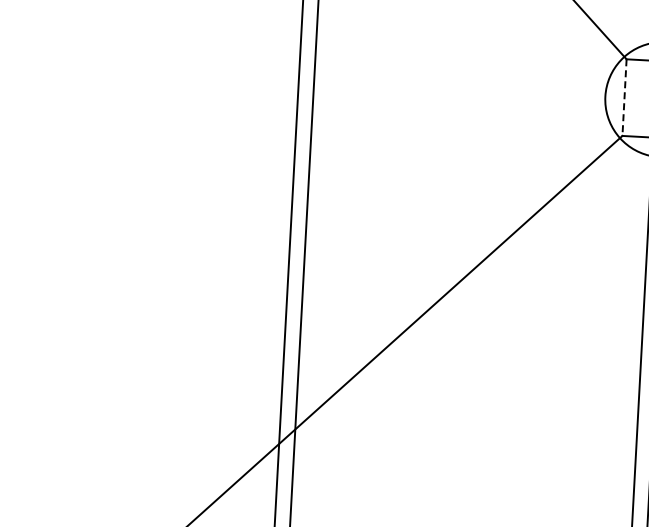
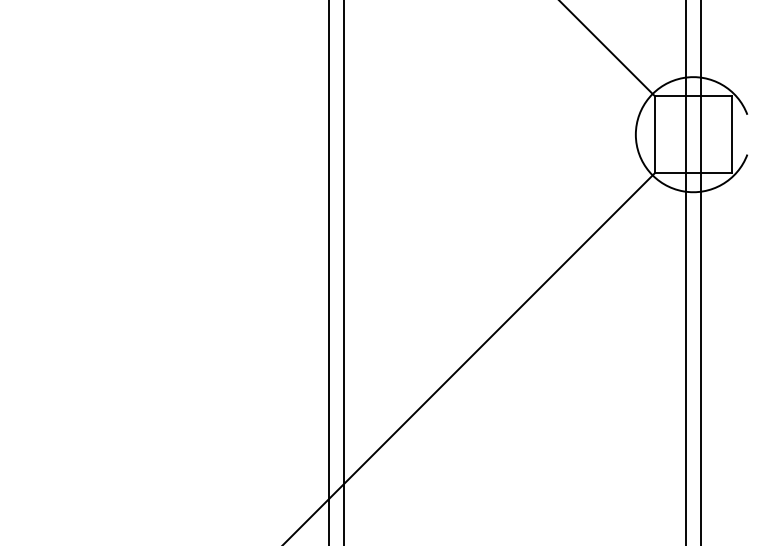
line: (624, 98) -> (655, 135), dashed -> solid

